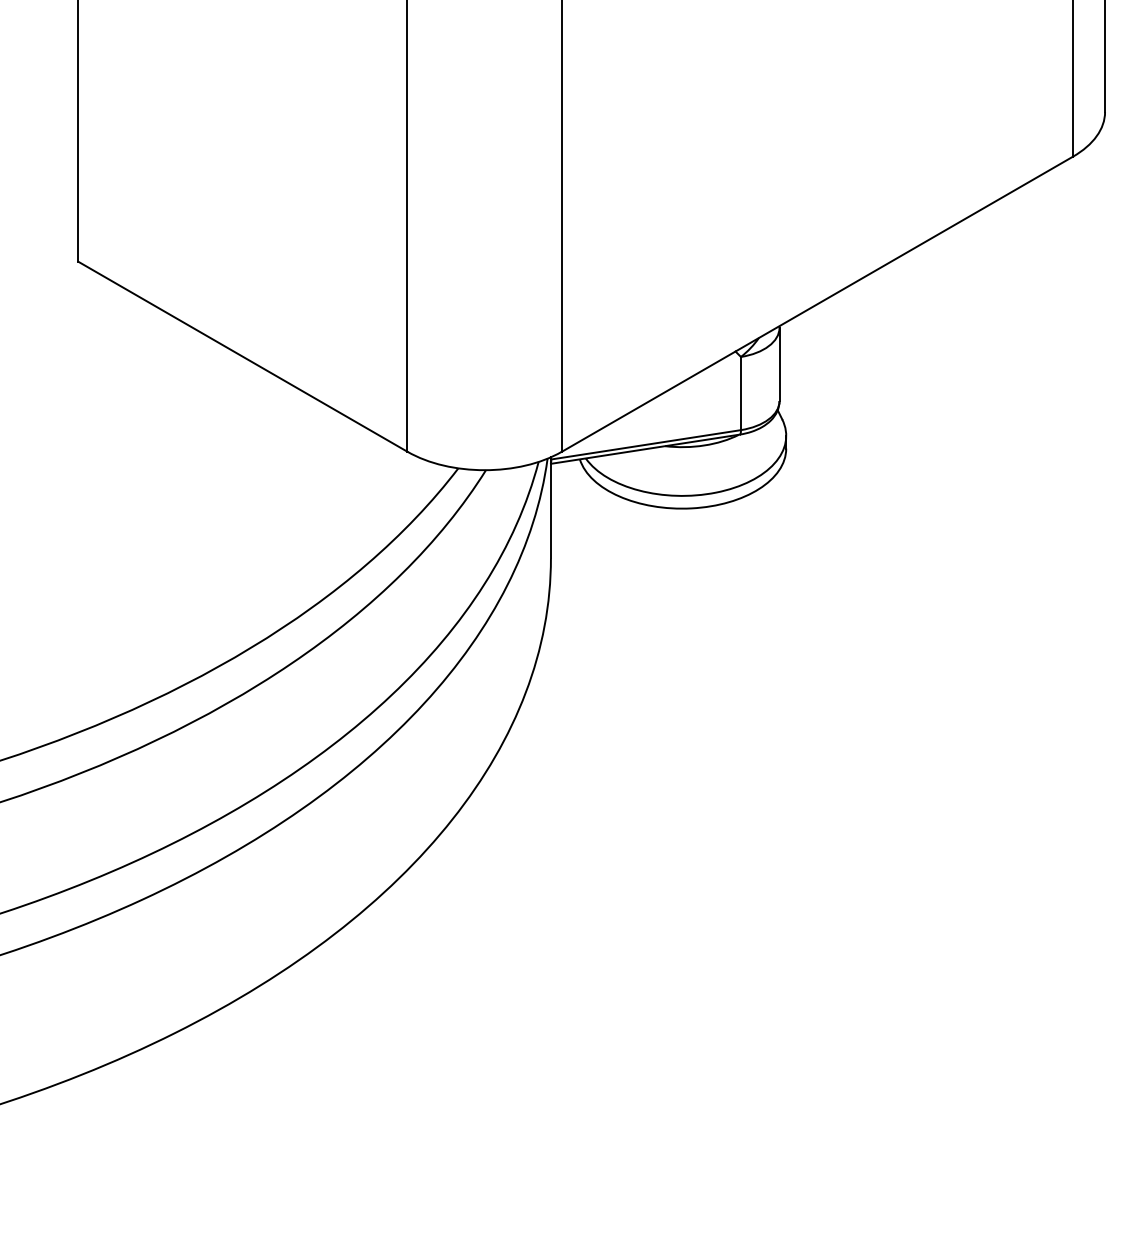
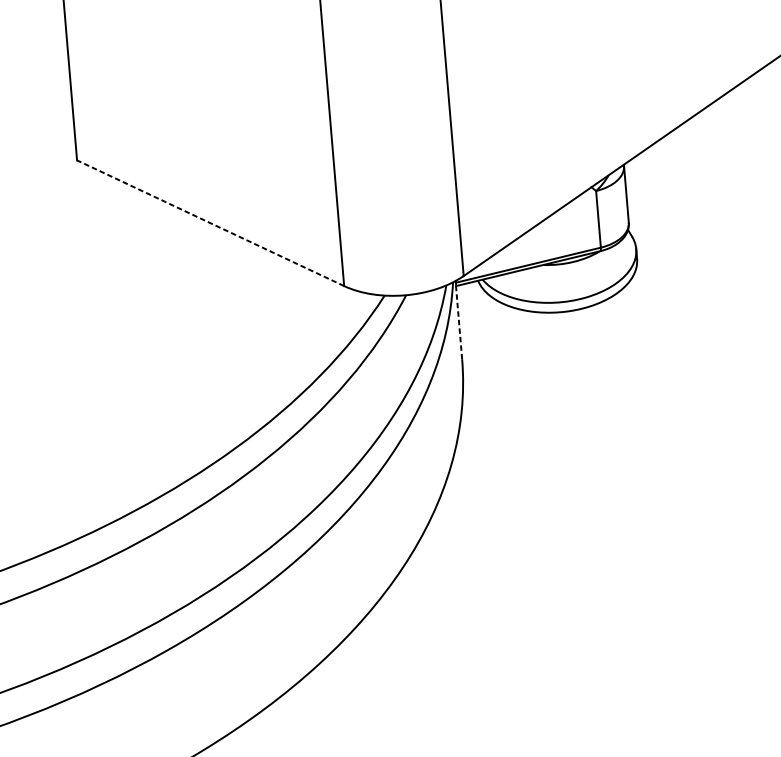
line: (242, 356) -> (210, 223), solid -> dashed
line: (550, 507) -> (458, 319), solid -> dashed

